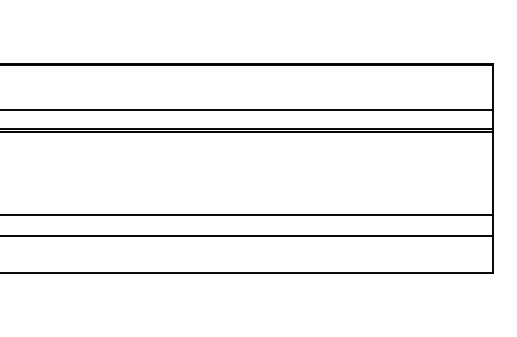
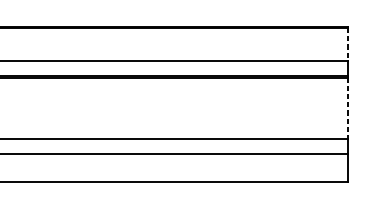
line: (492, 88) -> (347, 45), solid -> dashed
line: (492, 174) -> (347, 109), solid -> dashed

